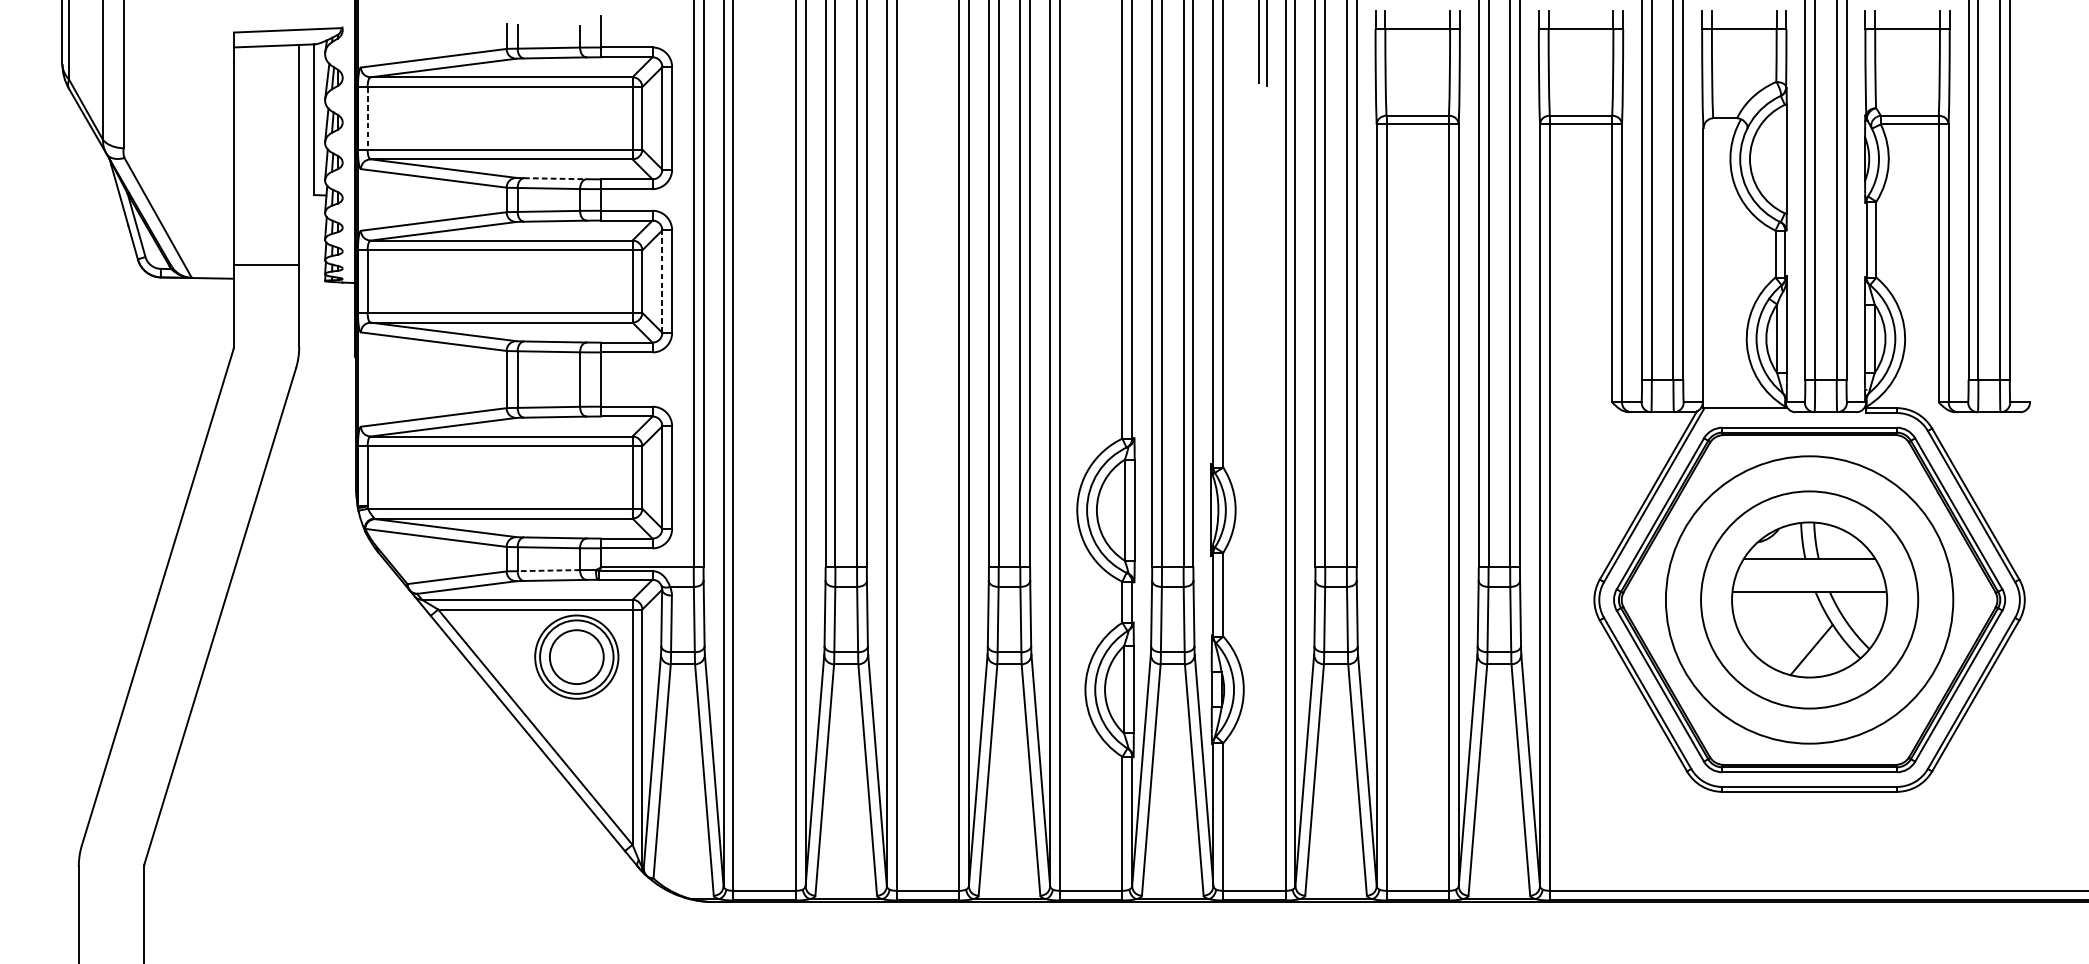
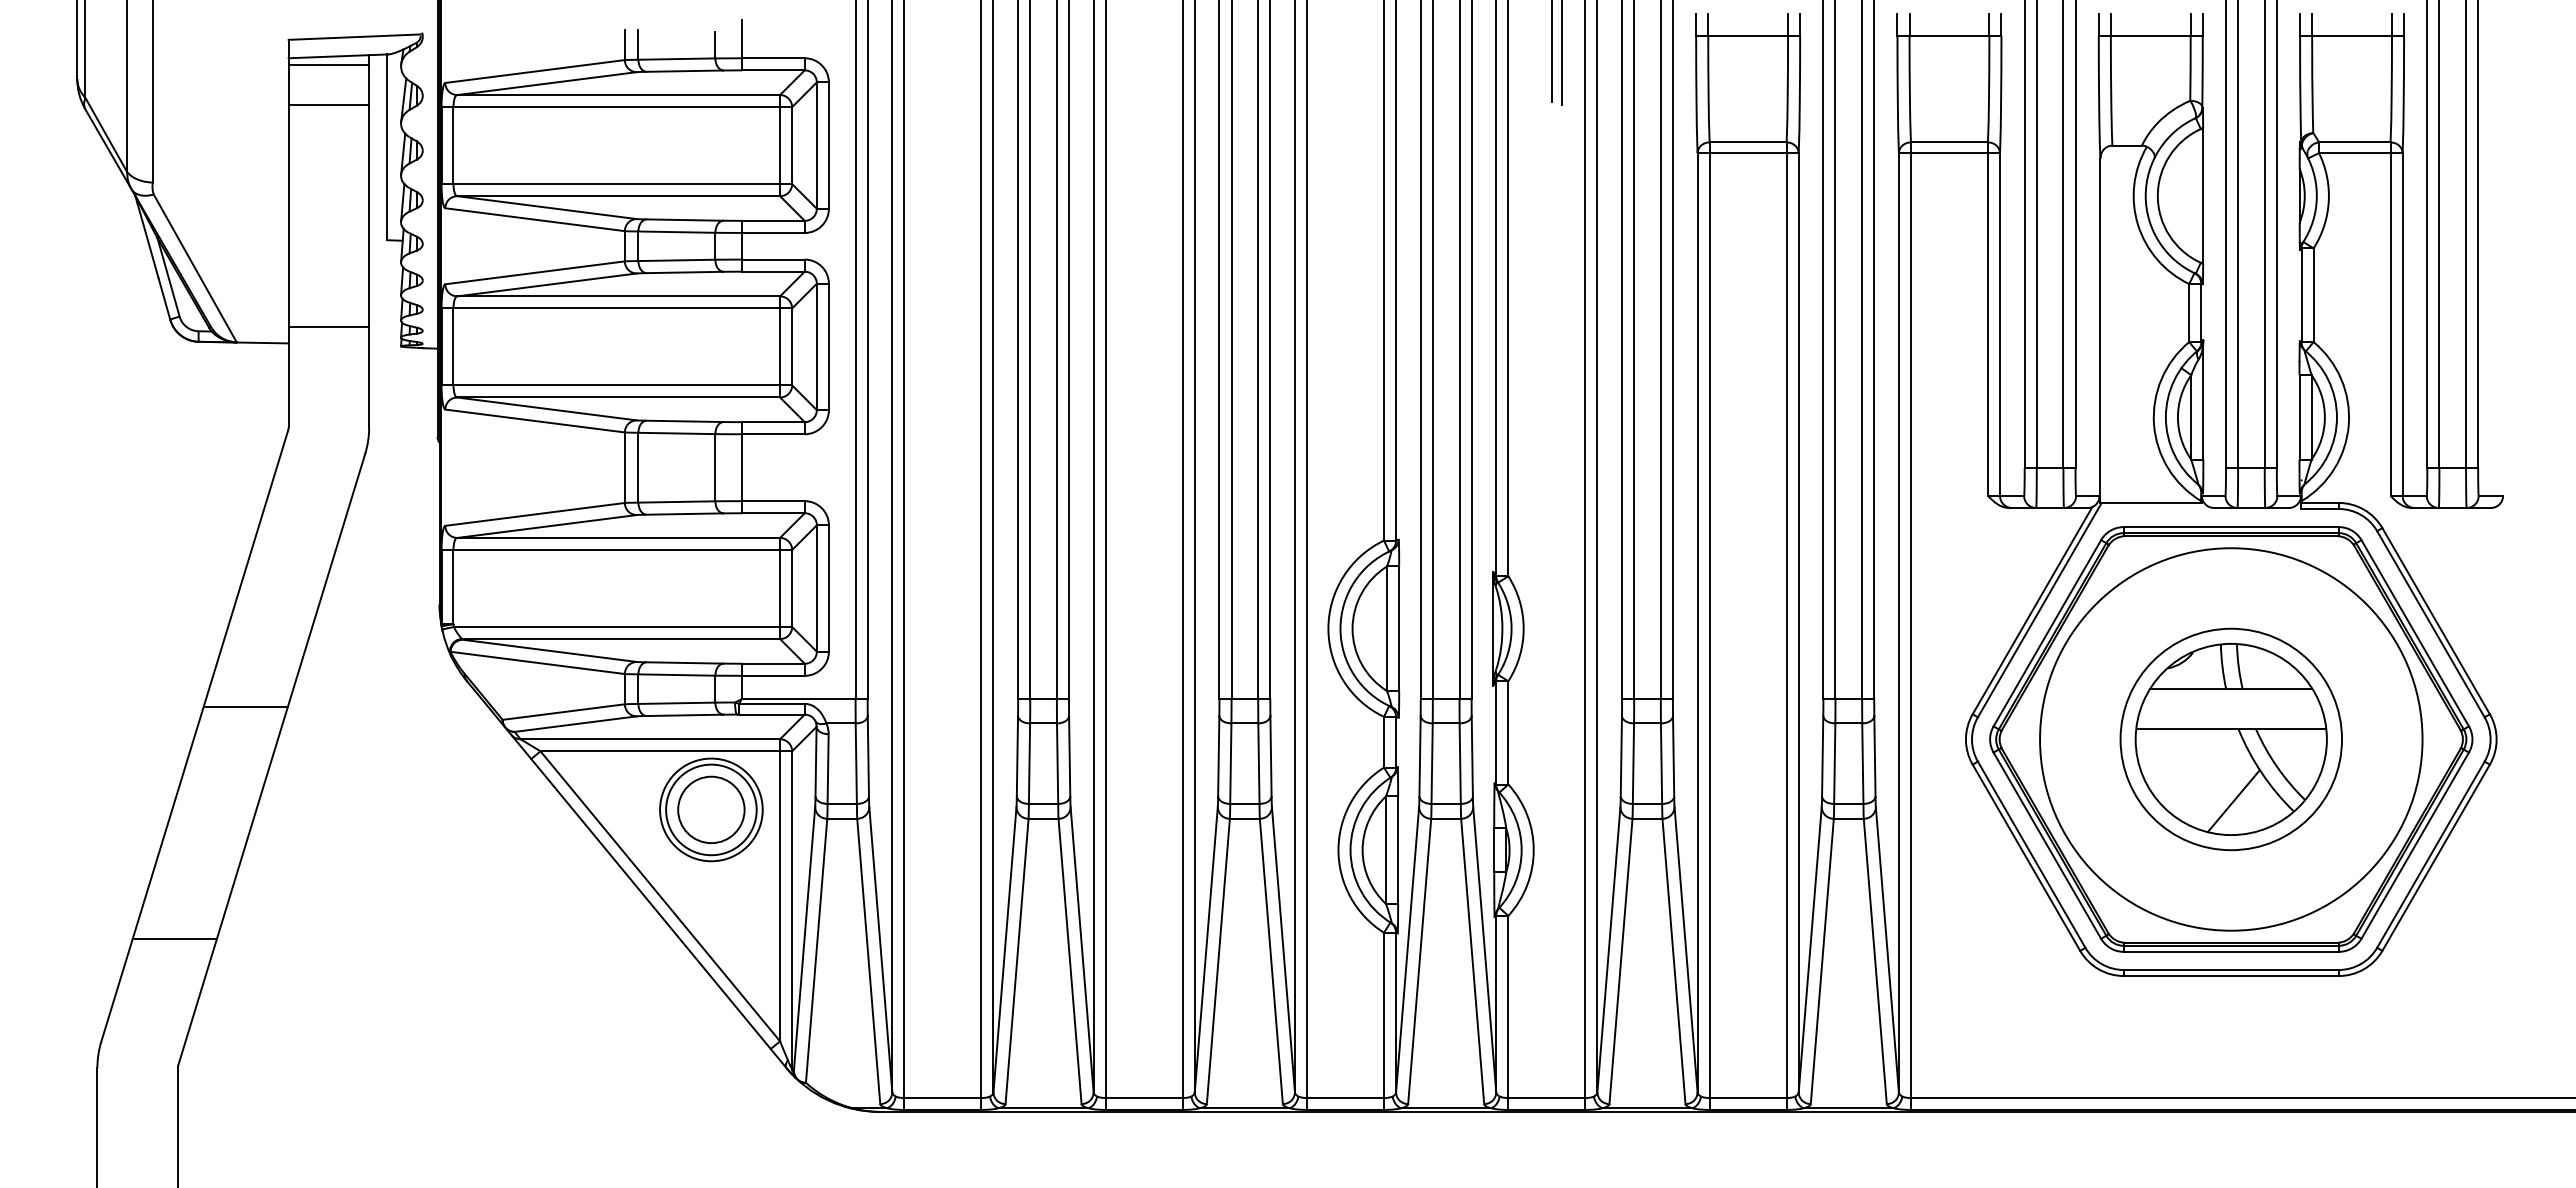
line: (266, 53) -> (328, 65), added
line: (266, 85) -> (328, 105), added
line: (367, 119) -> (453, 146), dashed -> solid
line: (555, 179) -> (685, 220), dashed -> solid
line: (662, 281) -> (816, 346), dashed -> solid
line: (548, 570) -> (676, 703), dashed -> solid
line: (198, 574) -> (245, 707), added
circle: (1809, 600) -> (2231, 739), size x0.62
circle: (1809, 600) -> (2231, 739), size x1.43
line: (141, 761) -> (174, 938), added

